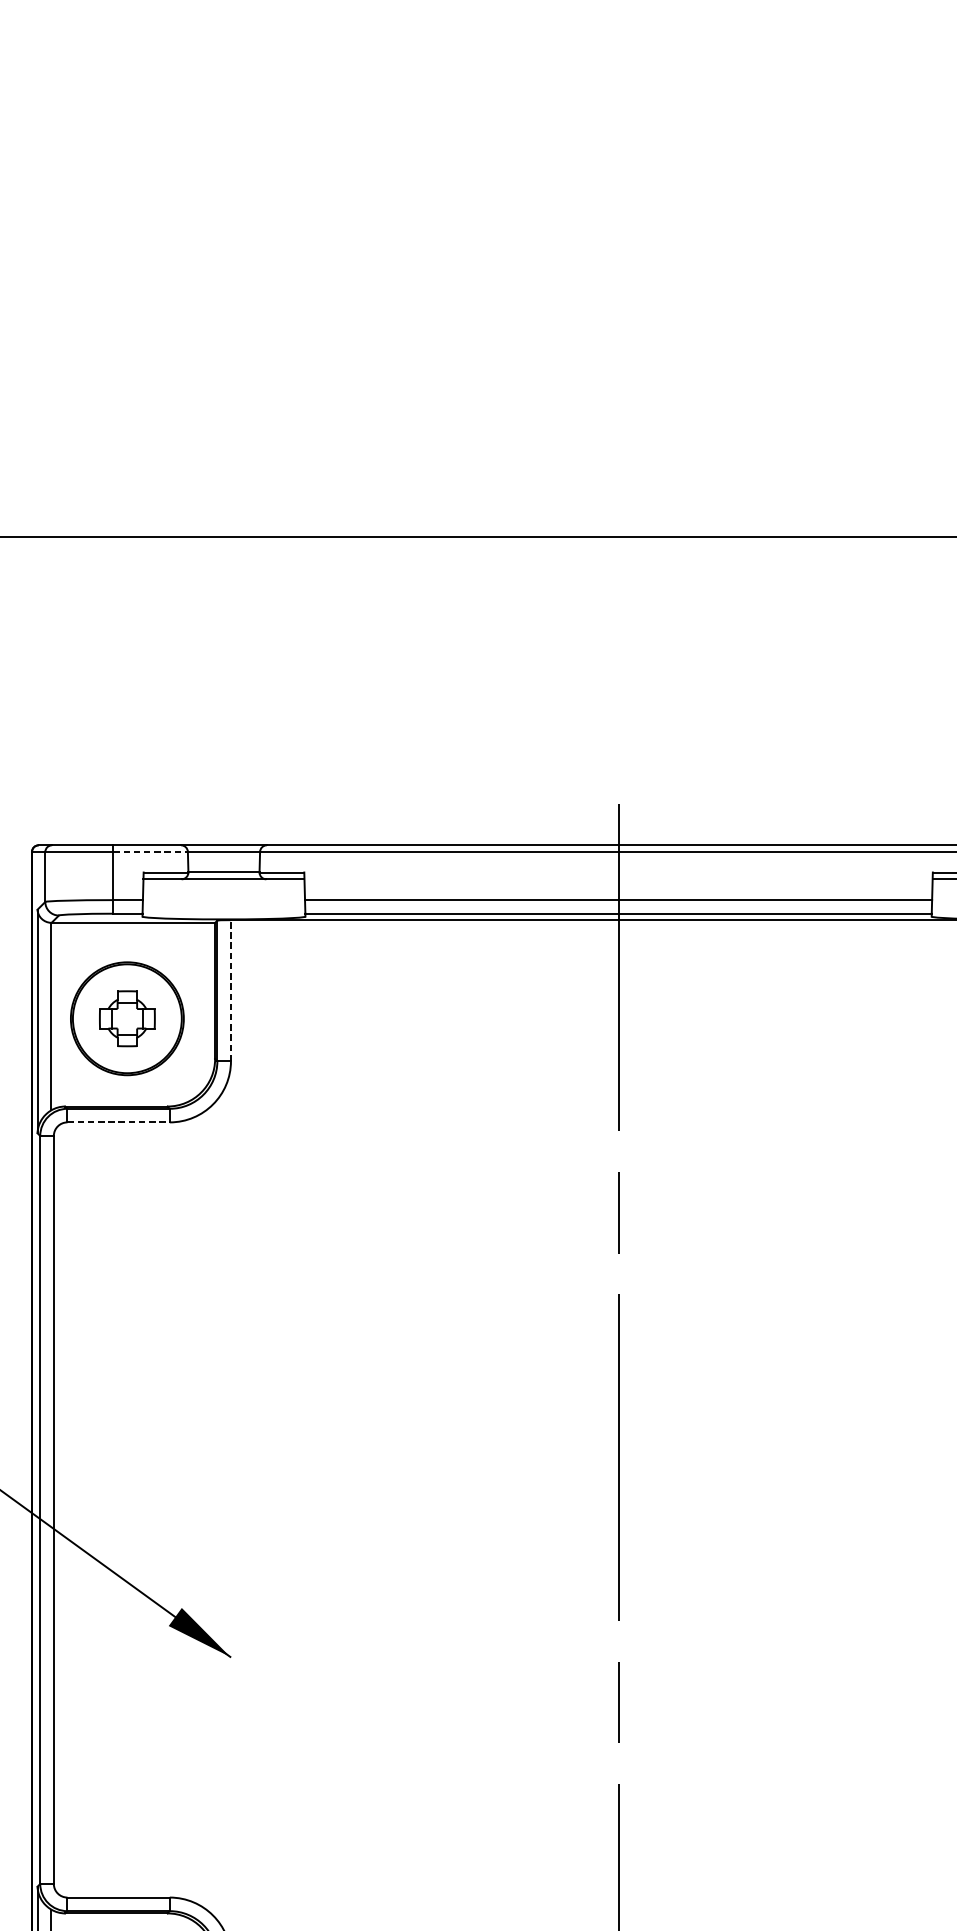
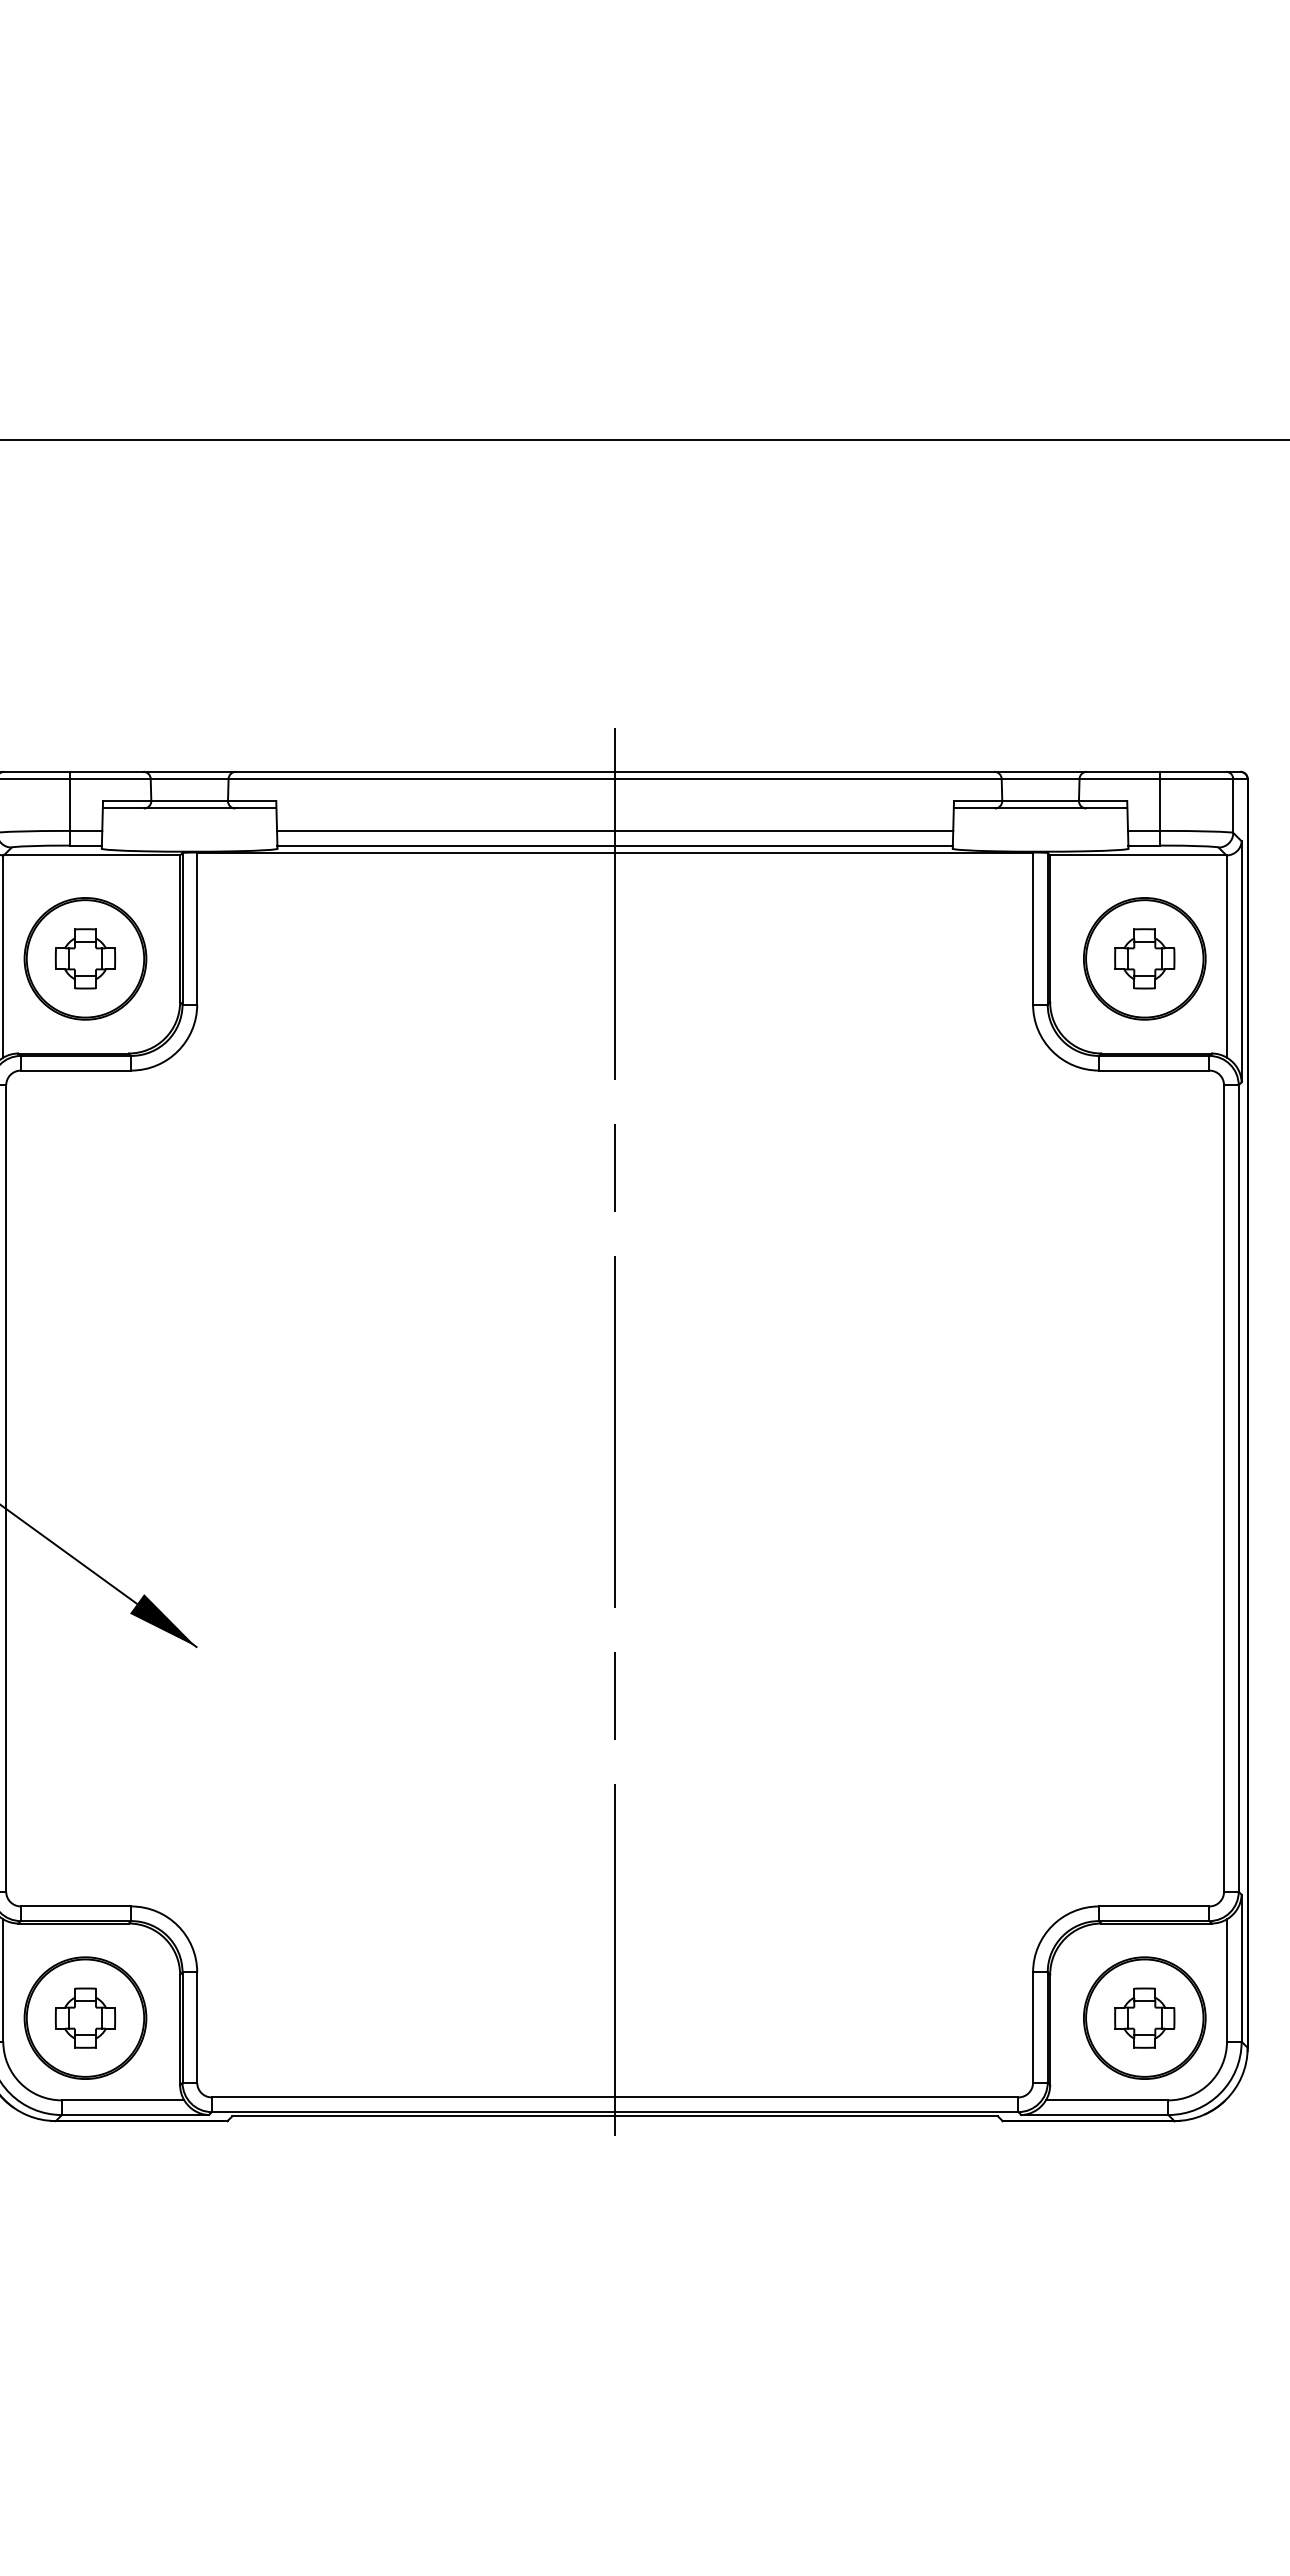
line: (151, 852) -> (111, 779), dashed -> solid
line: (231, 990) -> (197, 928), dashed -> solid
line: (119, 1122) -> (76, 1070), dashed -> solid

